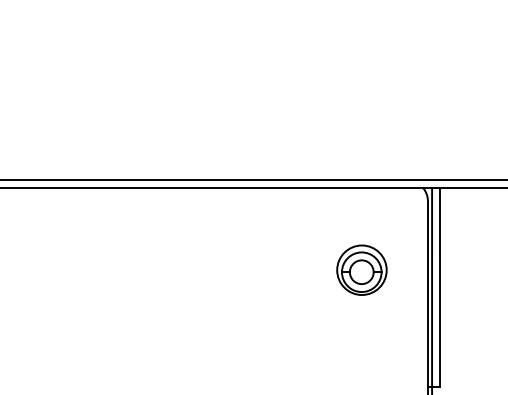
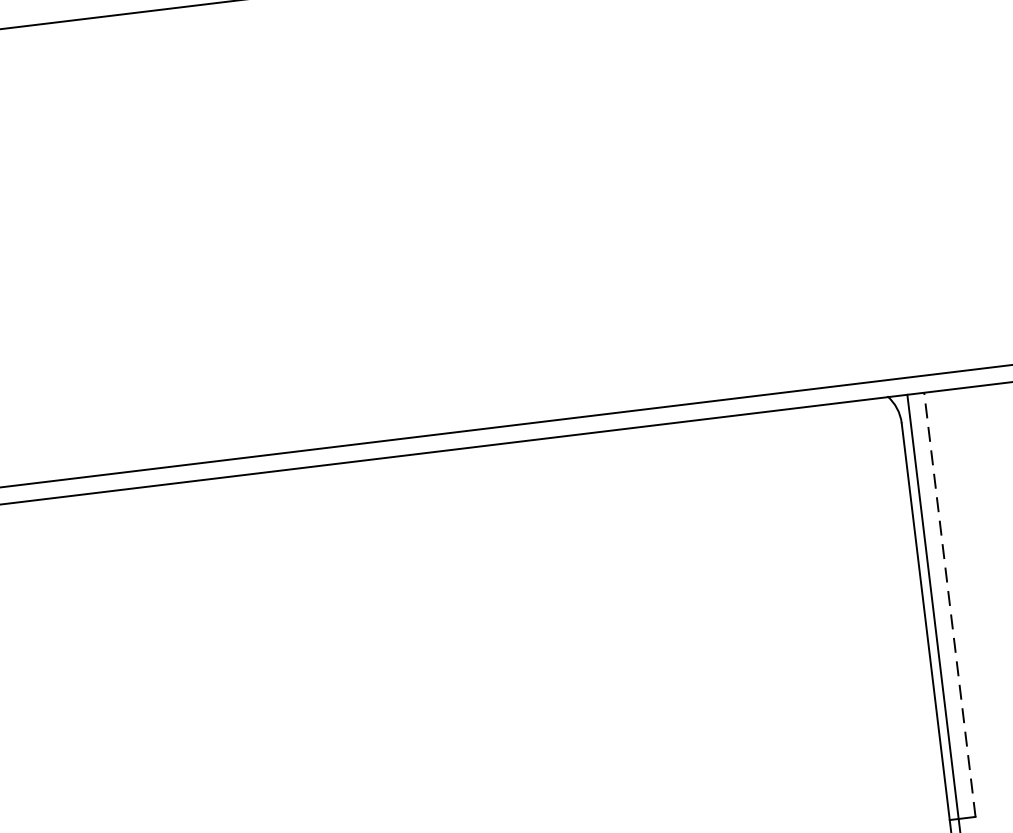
part: (361, 269) -> (777, 586), removed
line: (440, 287) -> (950, 604), solid -> dashed

